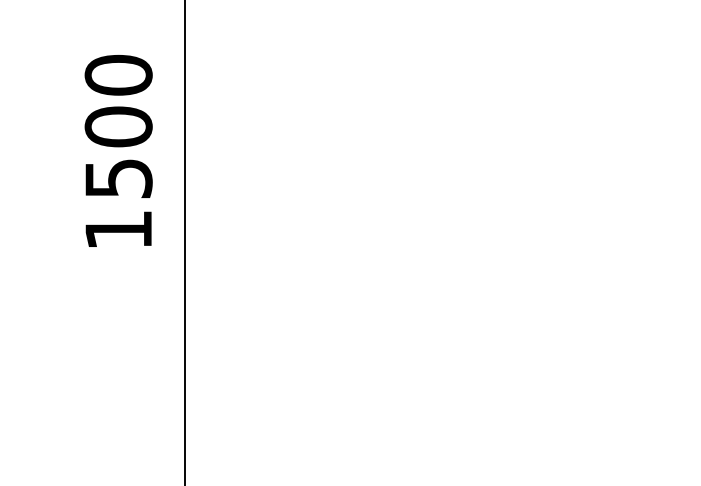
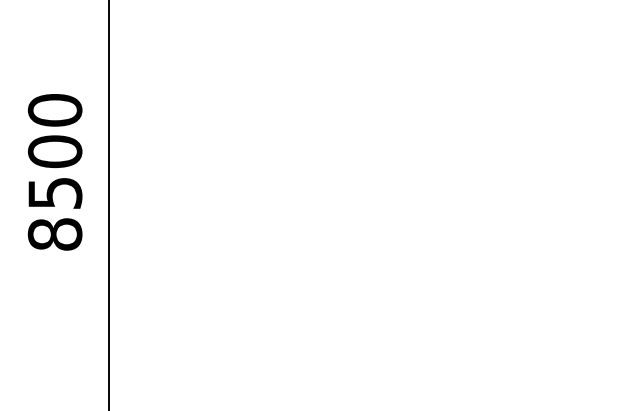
text: (117, 230) -> (54, 234), 1500 -> 8500

